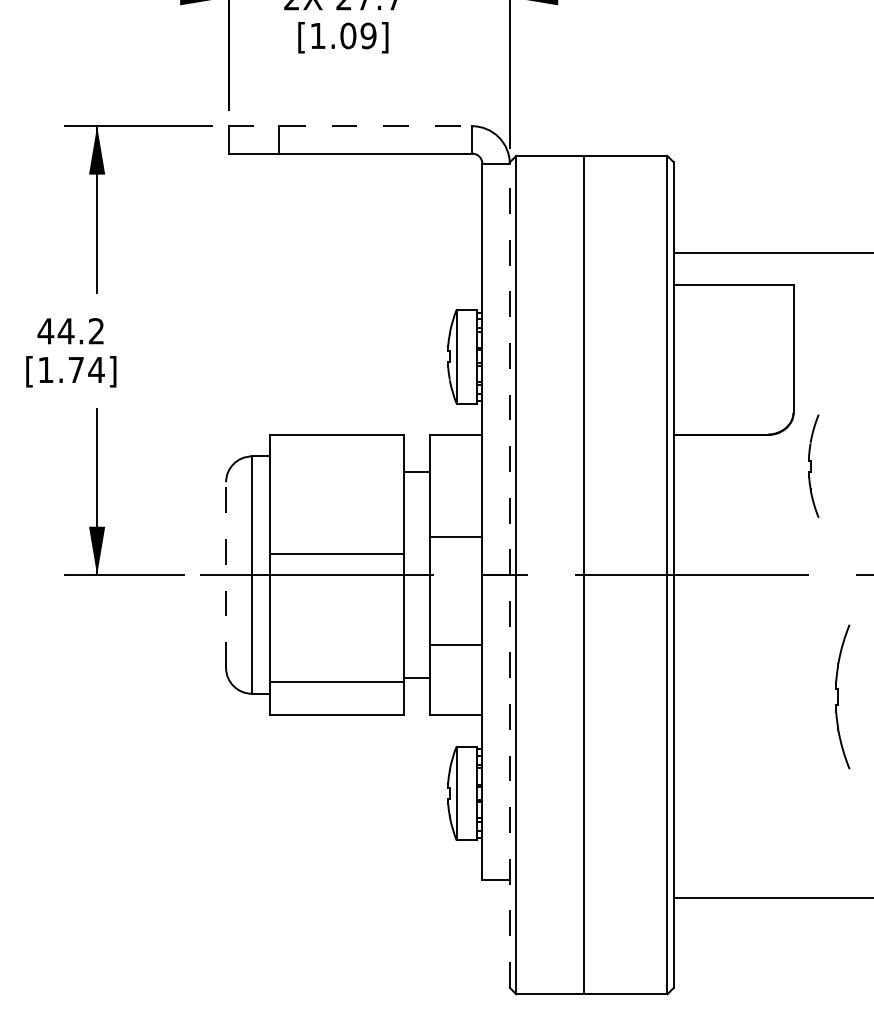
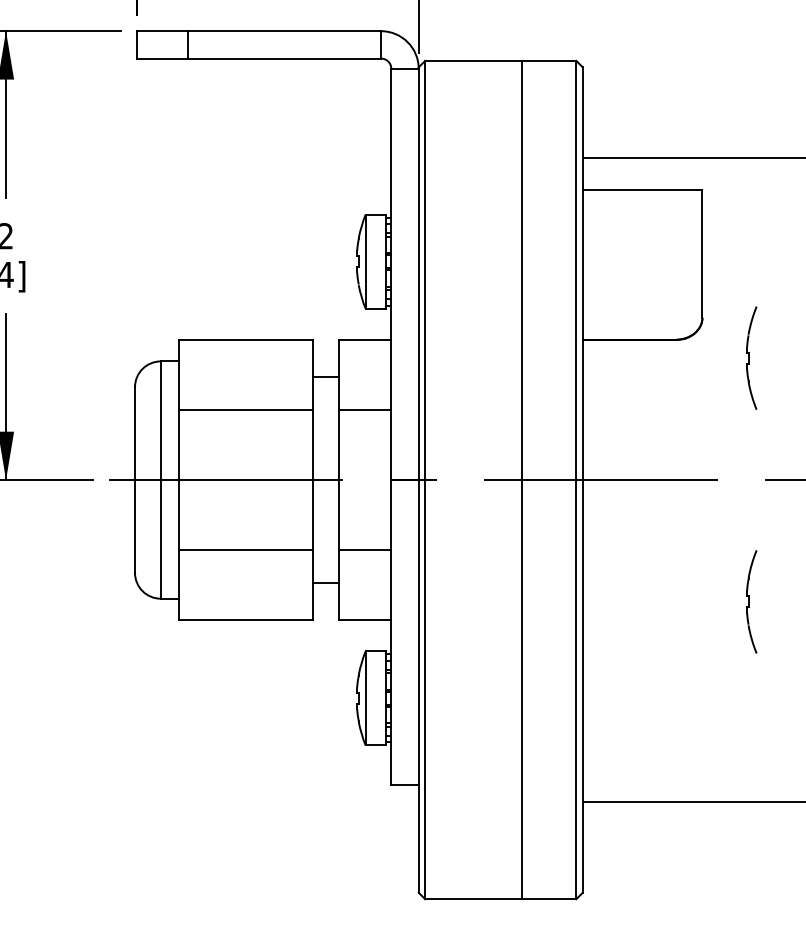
line: (350, 126) -> (259, 31), dashed -> solid
part: (813, 465) -> (751, 357), moved
line: (455, 537) -> (364, 410), moved
line: (336, 554) -> (245, 410), moved
line: (584, 574) -> (522, 479), moved
line: (226, 575) -> (135, 480), dashed -> solid
line: (509, 575) -> (418, 480), dashed -> solid
line: (336, 682) -> (245, 550), moved
part: (842, 696) -> (751, 601), size x0.71

